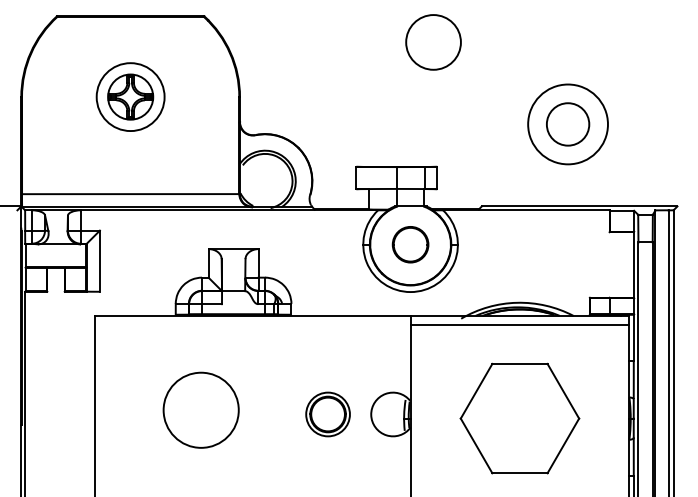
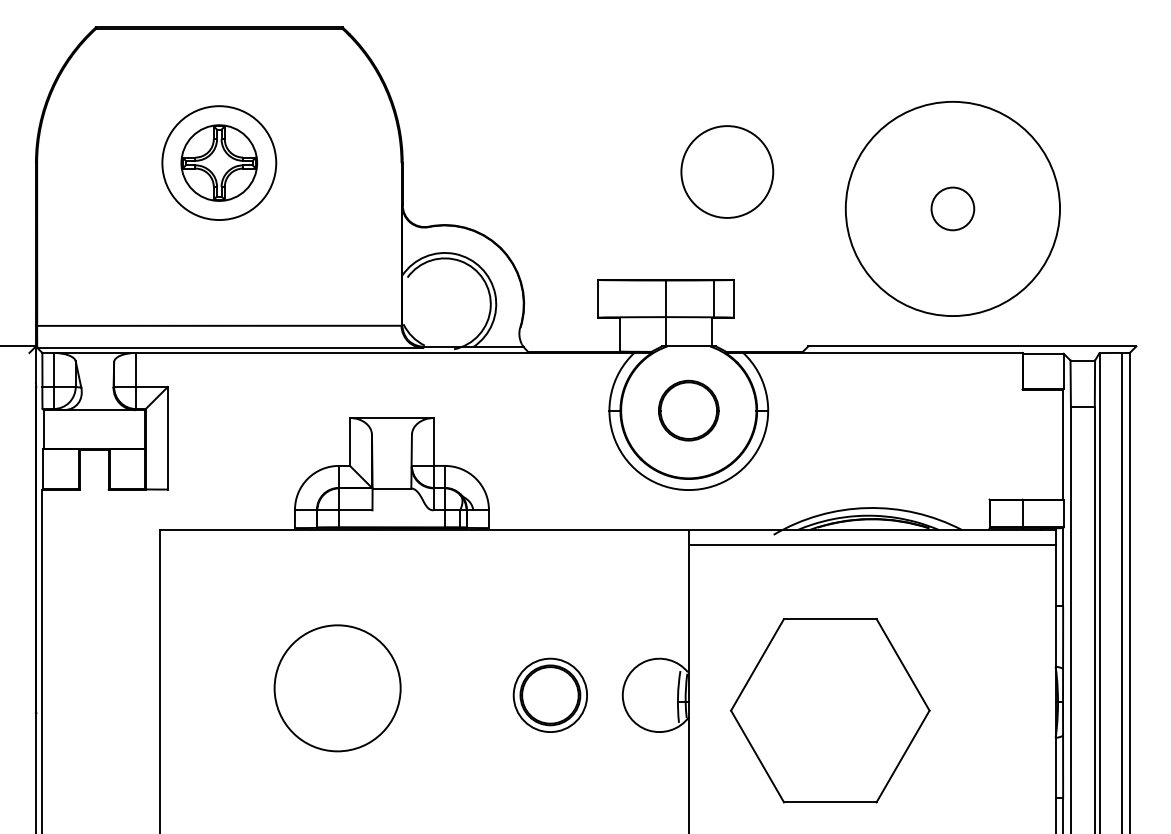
circle: (433, 42) -> (727, 172), moved
circle: (567, 124) -> (951, 209), size x0.6
circle: (567, 124) -> (951, 209), size x1.6
part: (519, 418) -> (829, 710), moved

